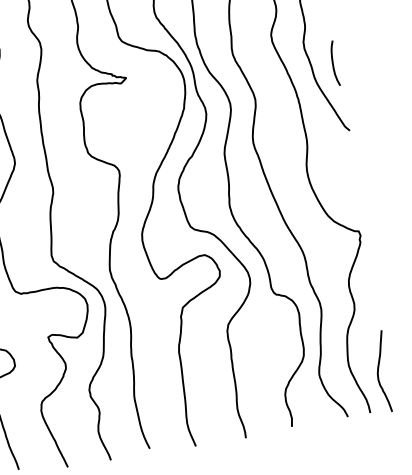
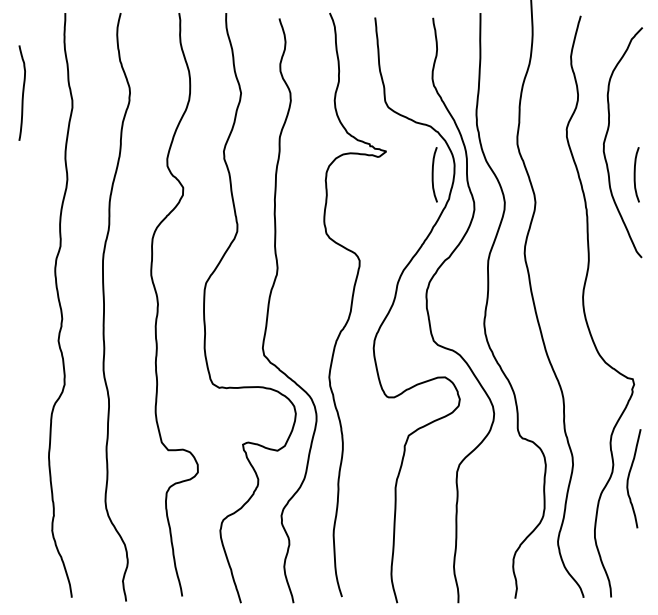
curve: (168, 90) -> (433, 174), added
curve: (378, 371) -> (629, 477), moved

